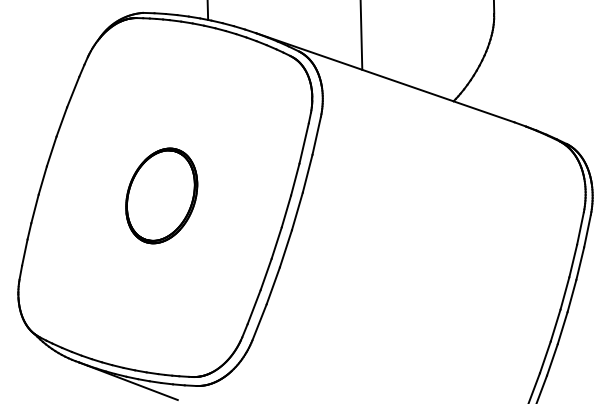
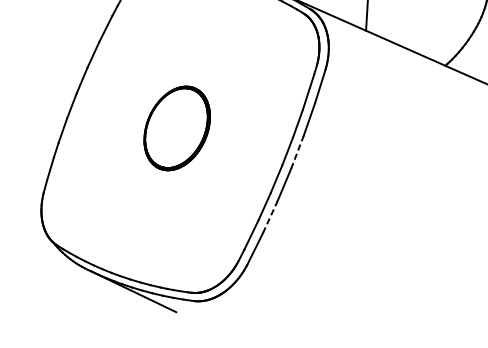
line: (297, 211) -> (297, 152), solid -> dashed
line: (273, 285) -> (270, 216), solid -> dashed

